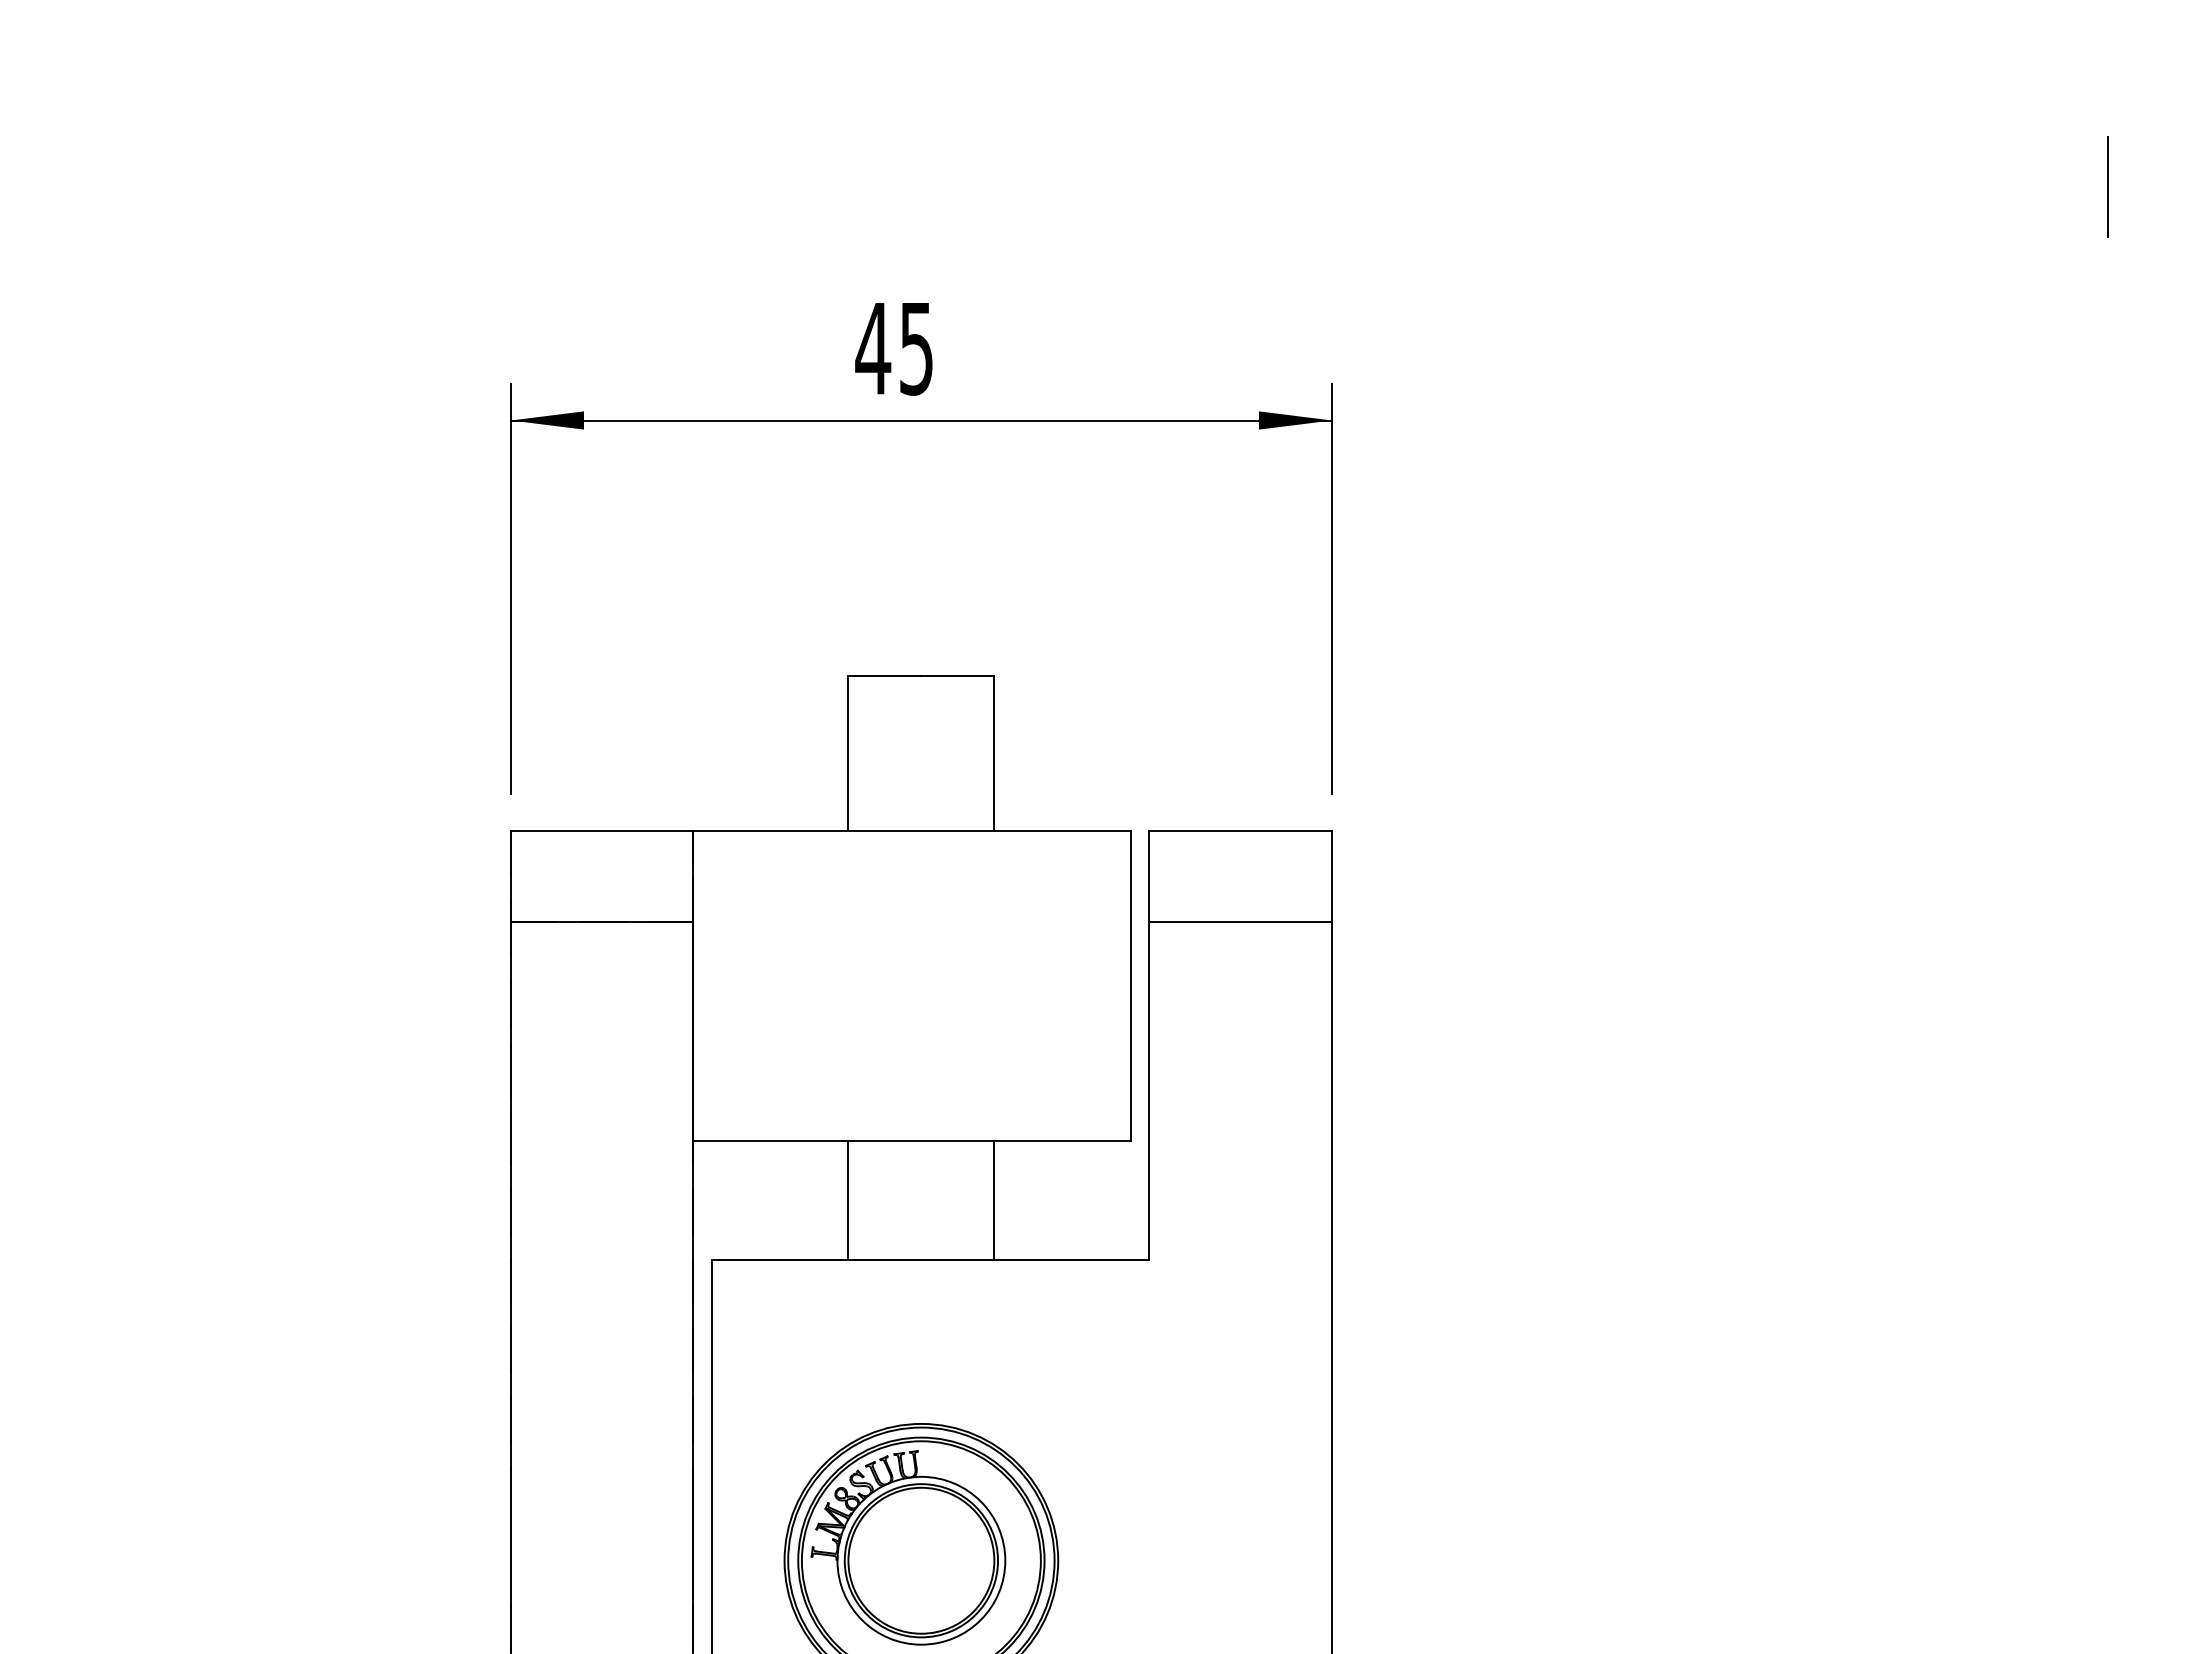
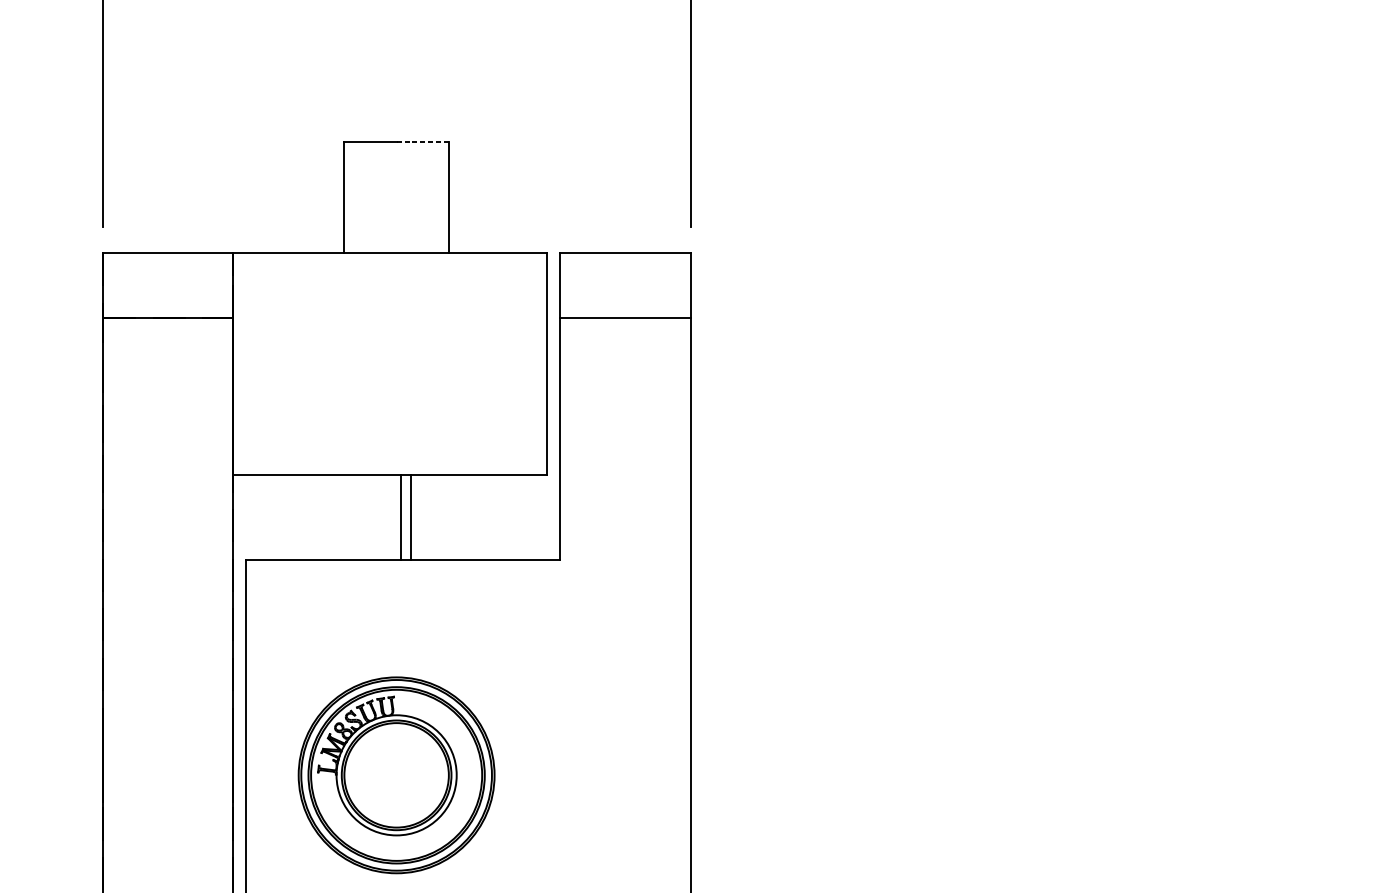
line: (958, 675) -> (423, 141), solid -> dashed
line: (848, 1200) -> (411, 517), moved
line: (994, 1200) -> (401, 517), moved

